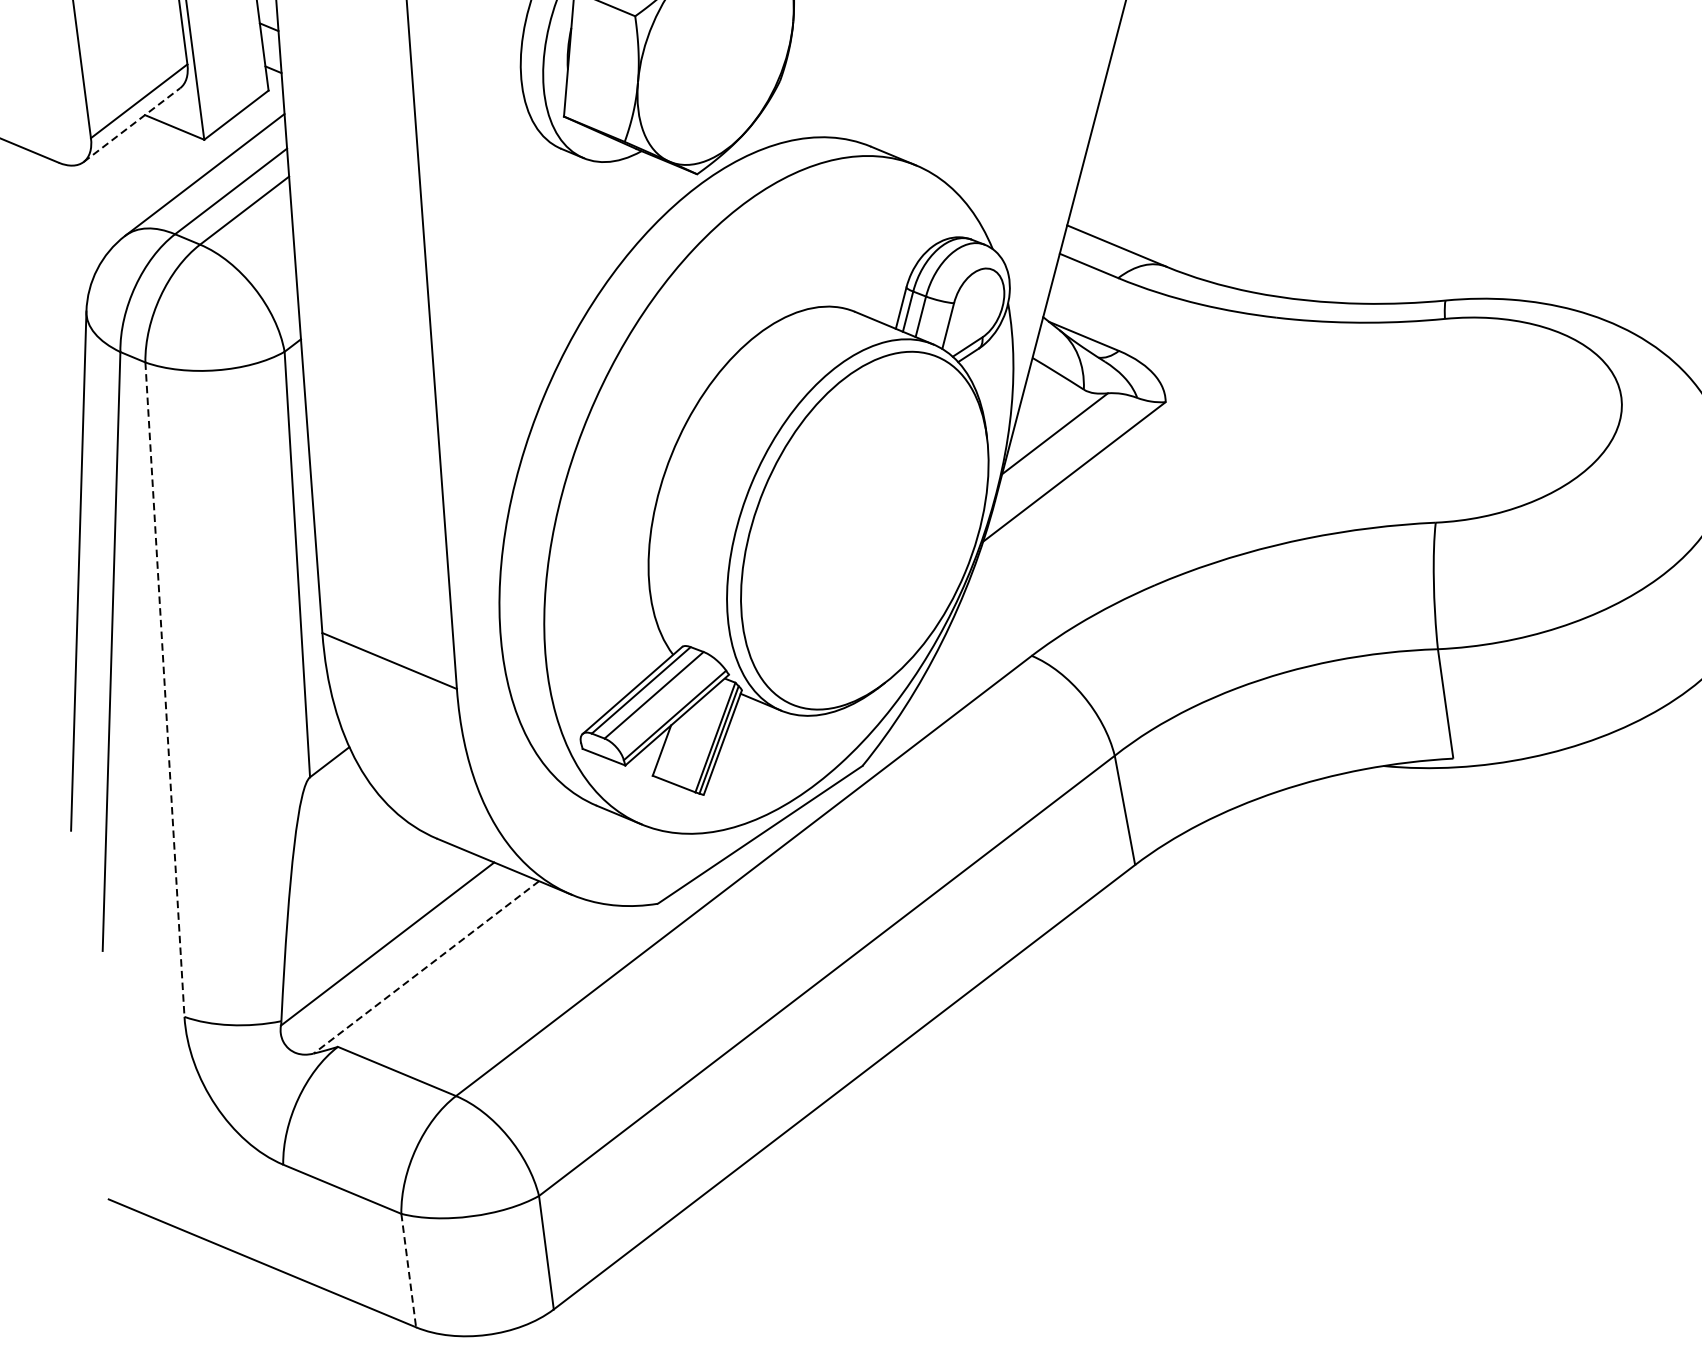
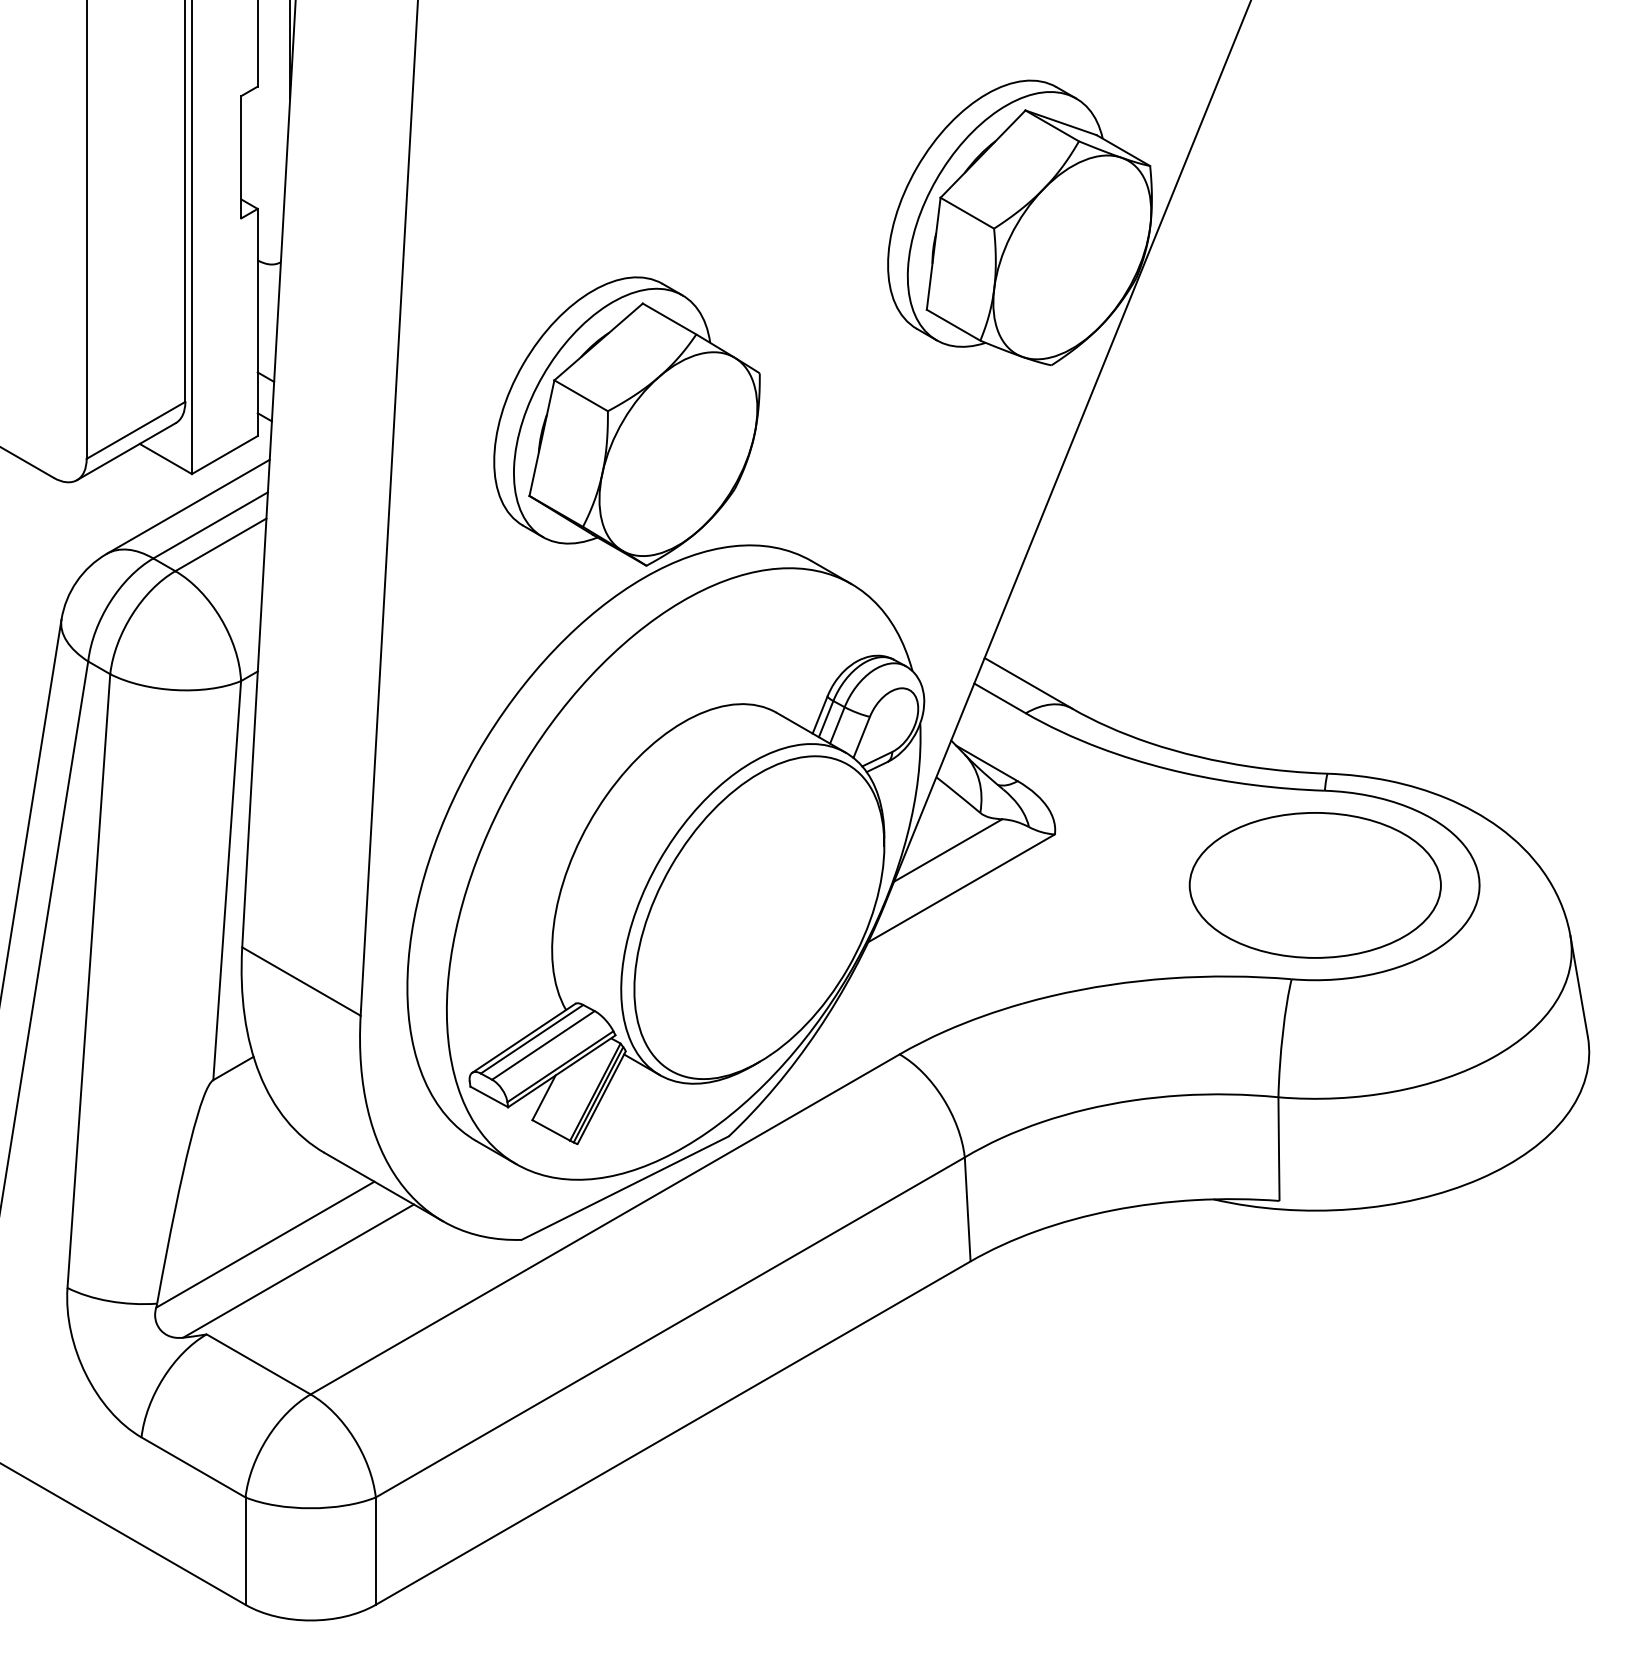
line: (132, 124) -> (126, 451), dashed -> solid
part: (1446, 420) -> (1314, 885), added
line: (164, 690) -> (88, 981), dashed -> solid
line: (426, 967) -> (298, 1271), dashed -> solid
line: (408, 1270) -> (245, 1551), dashed -> solid

